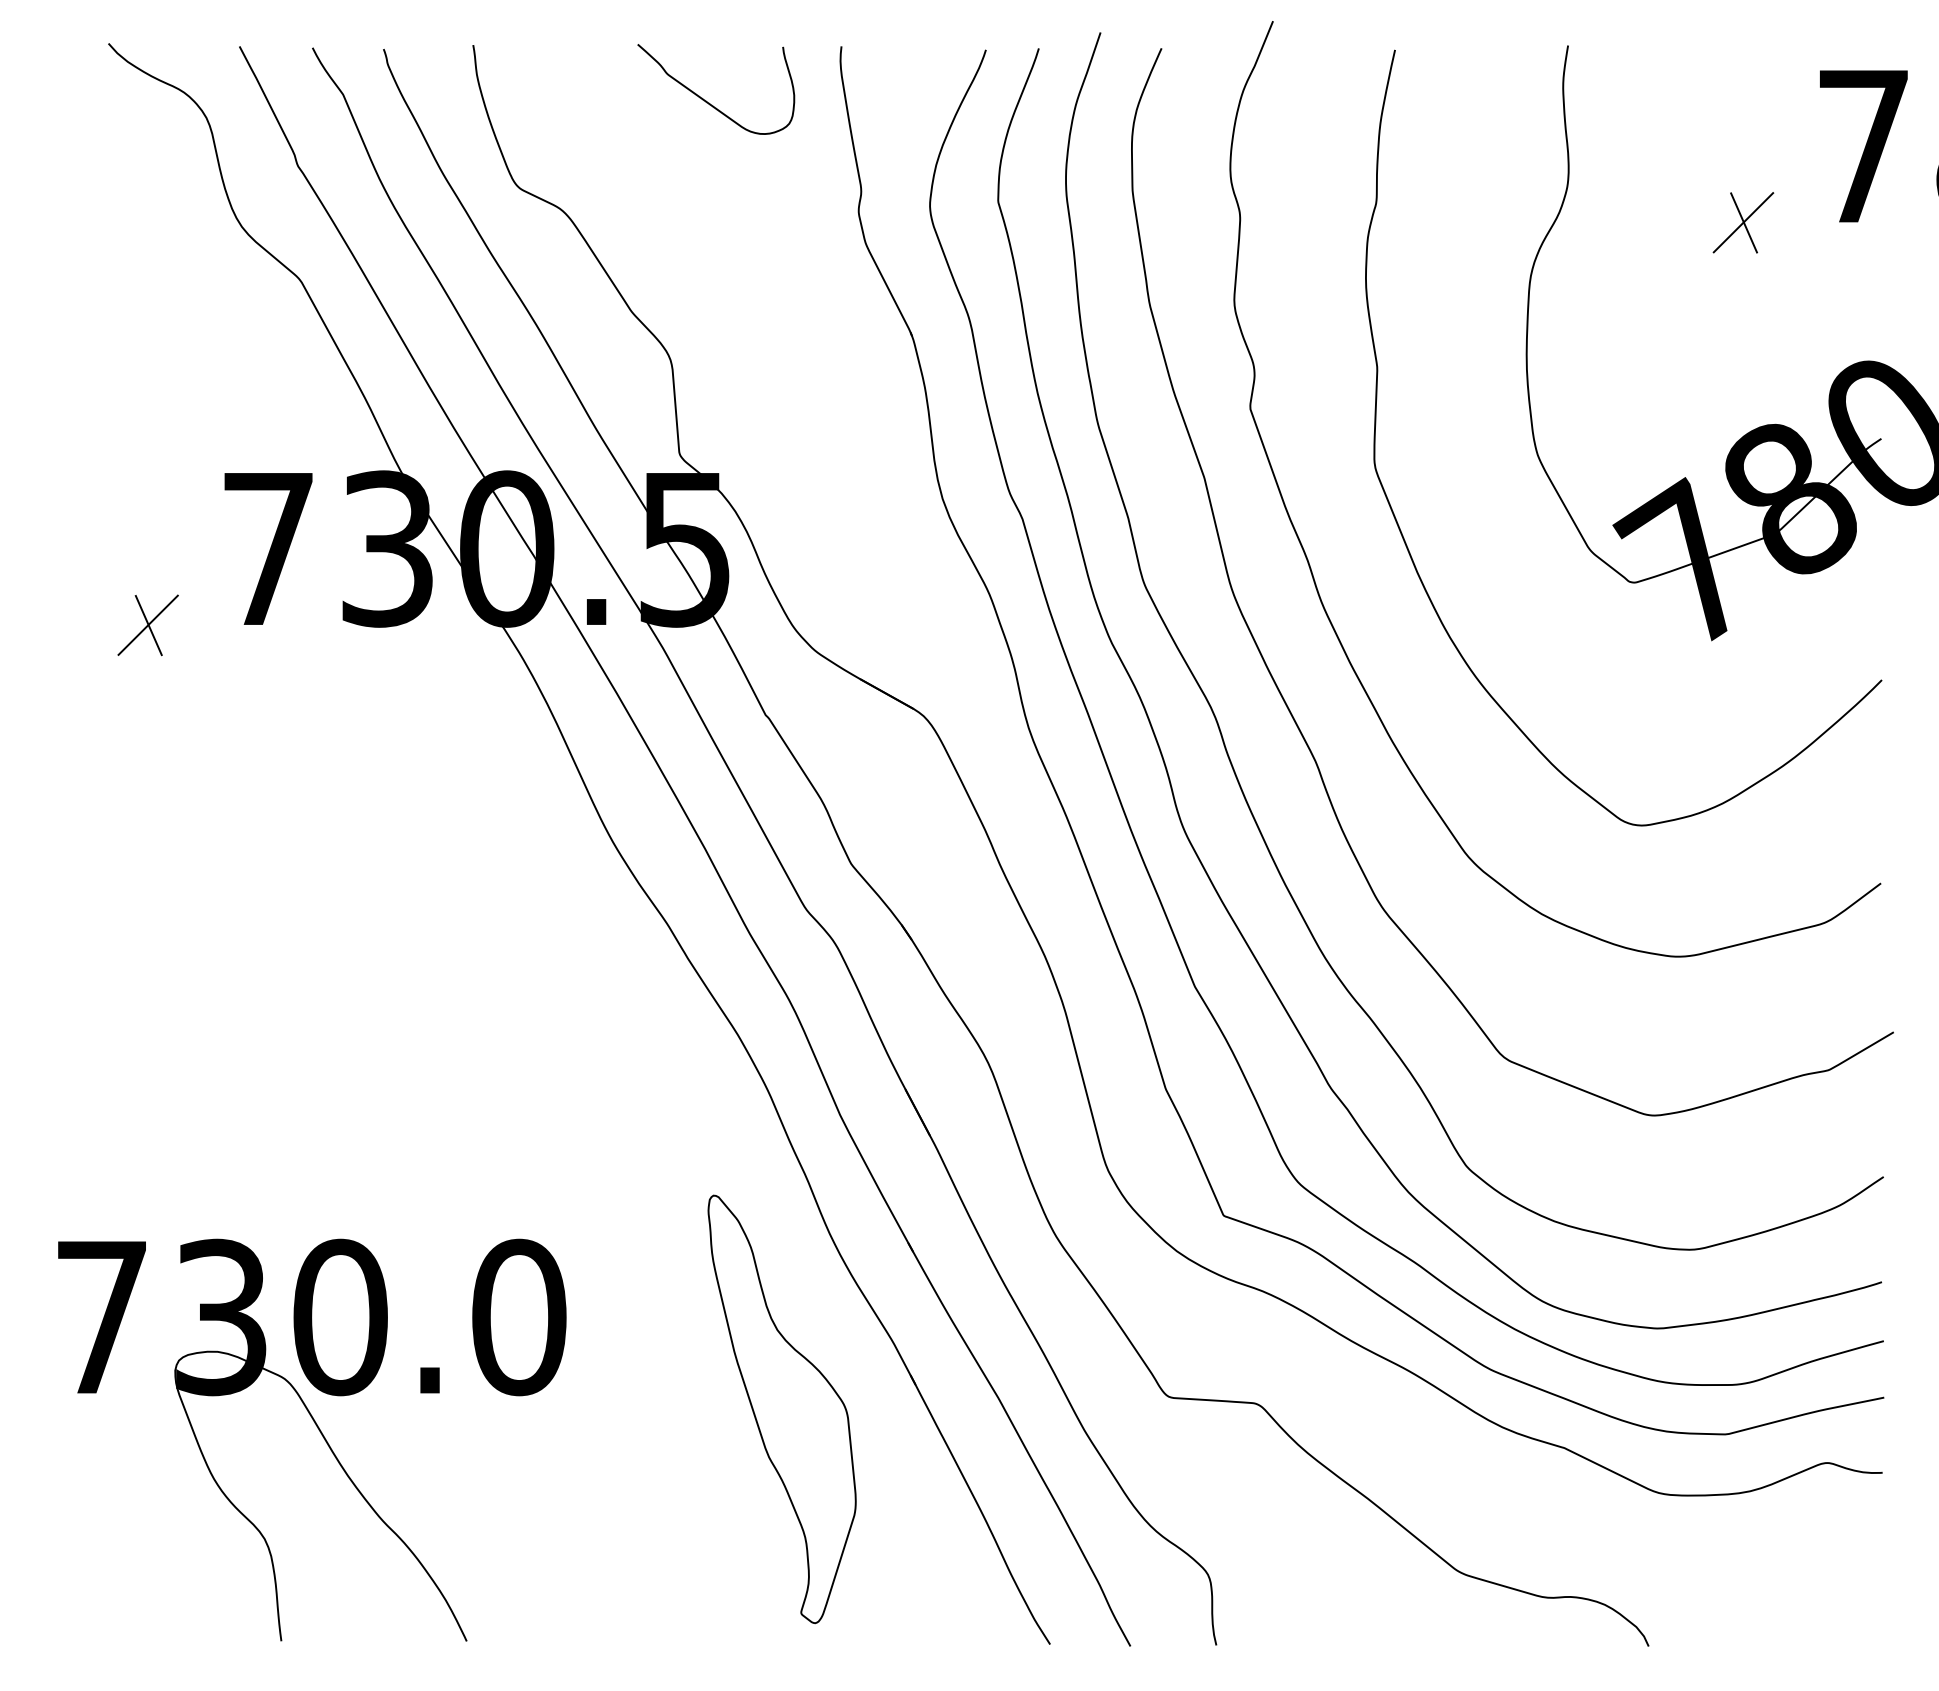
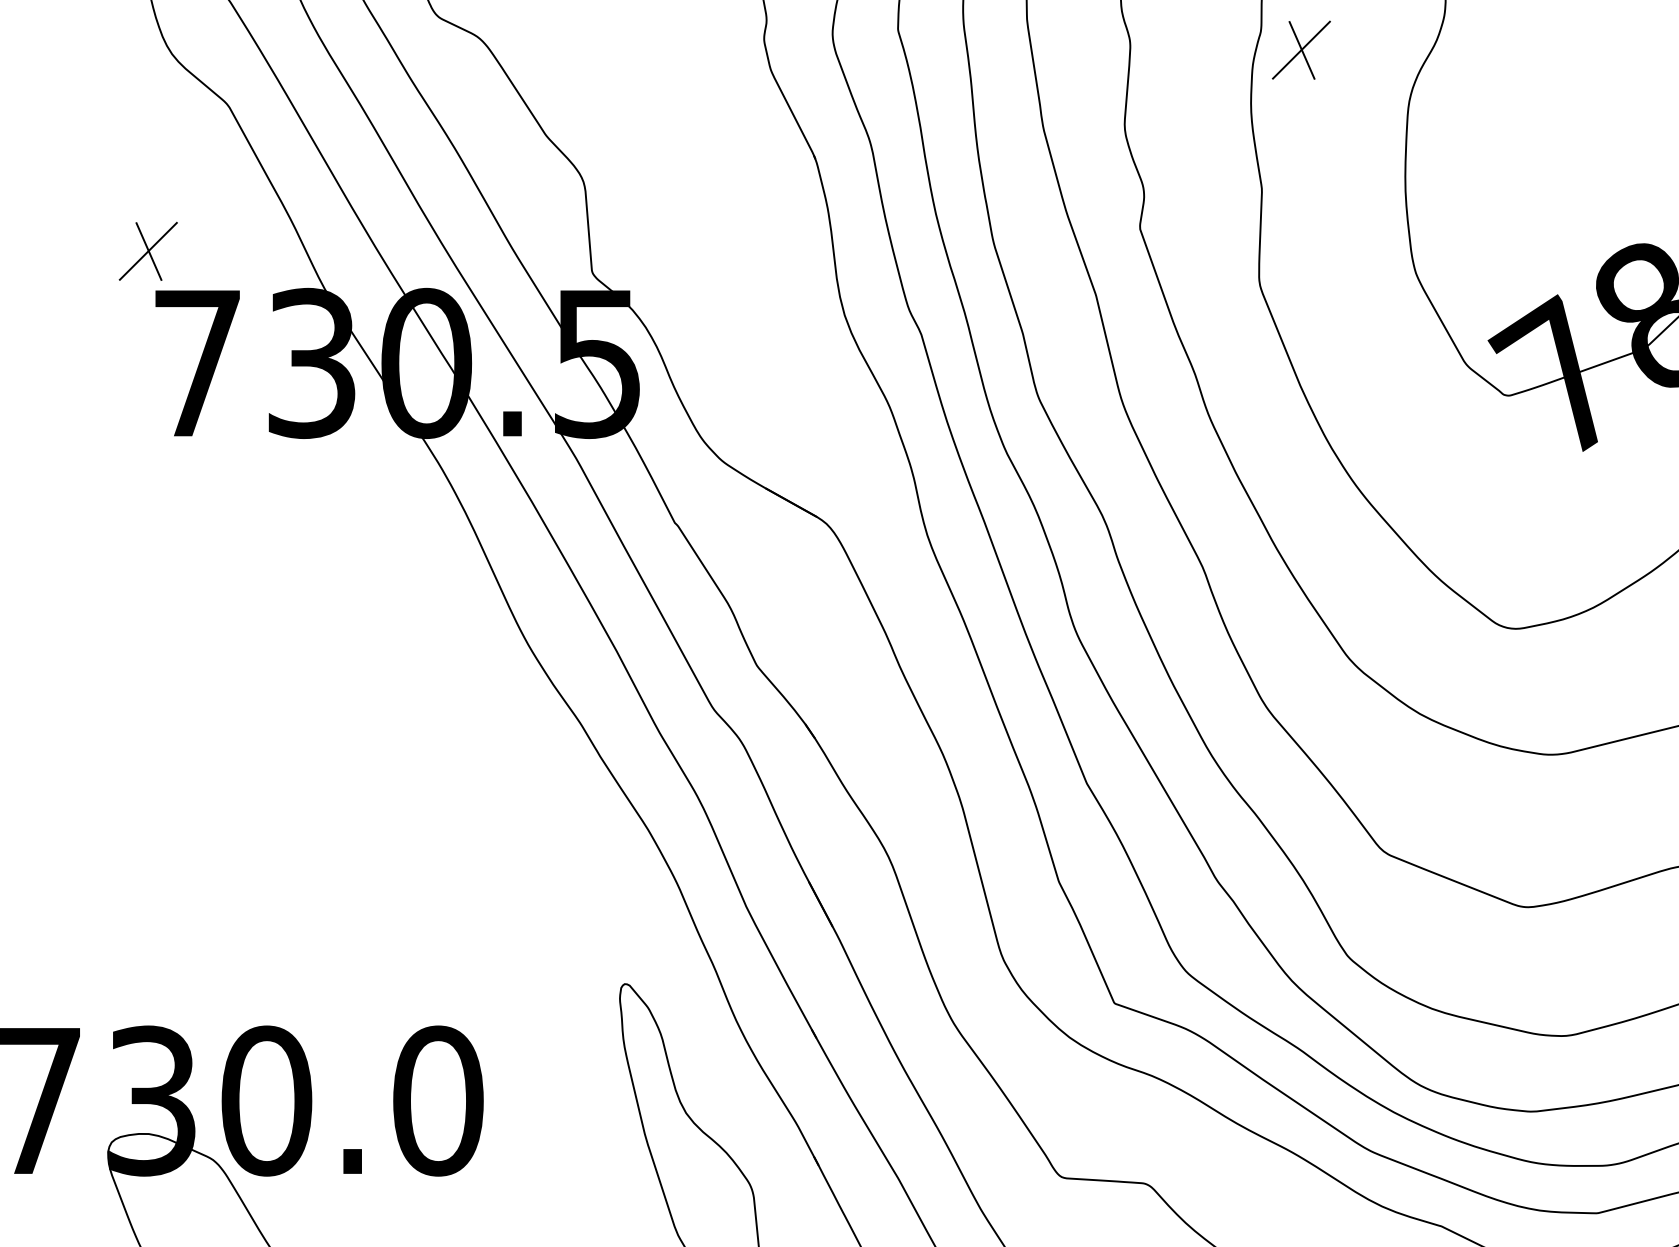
part: (1743, 222) -> (1301, 49), moved
part: (147, 625) -> (147, 251), moved

